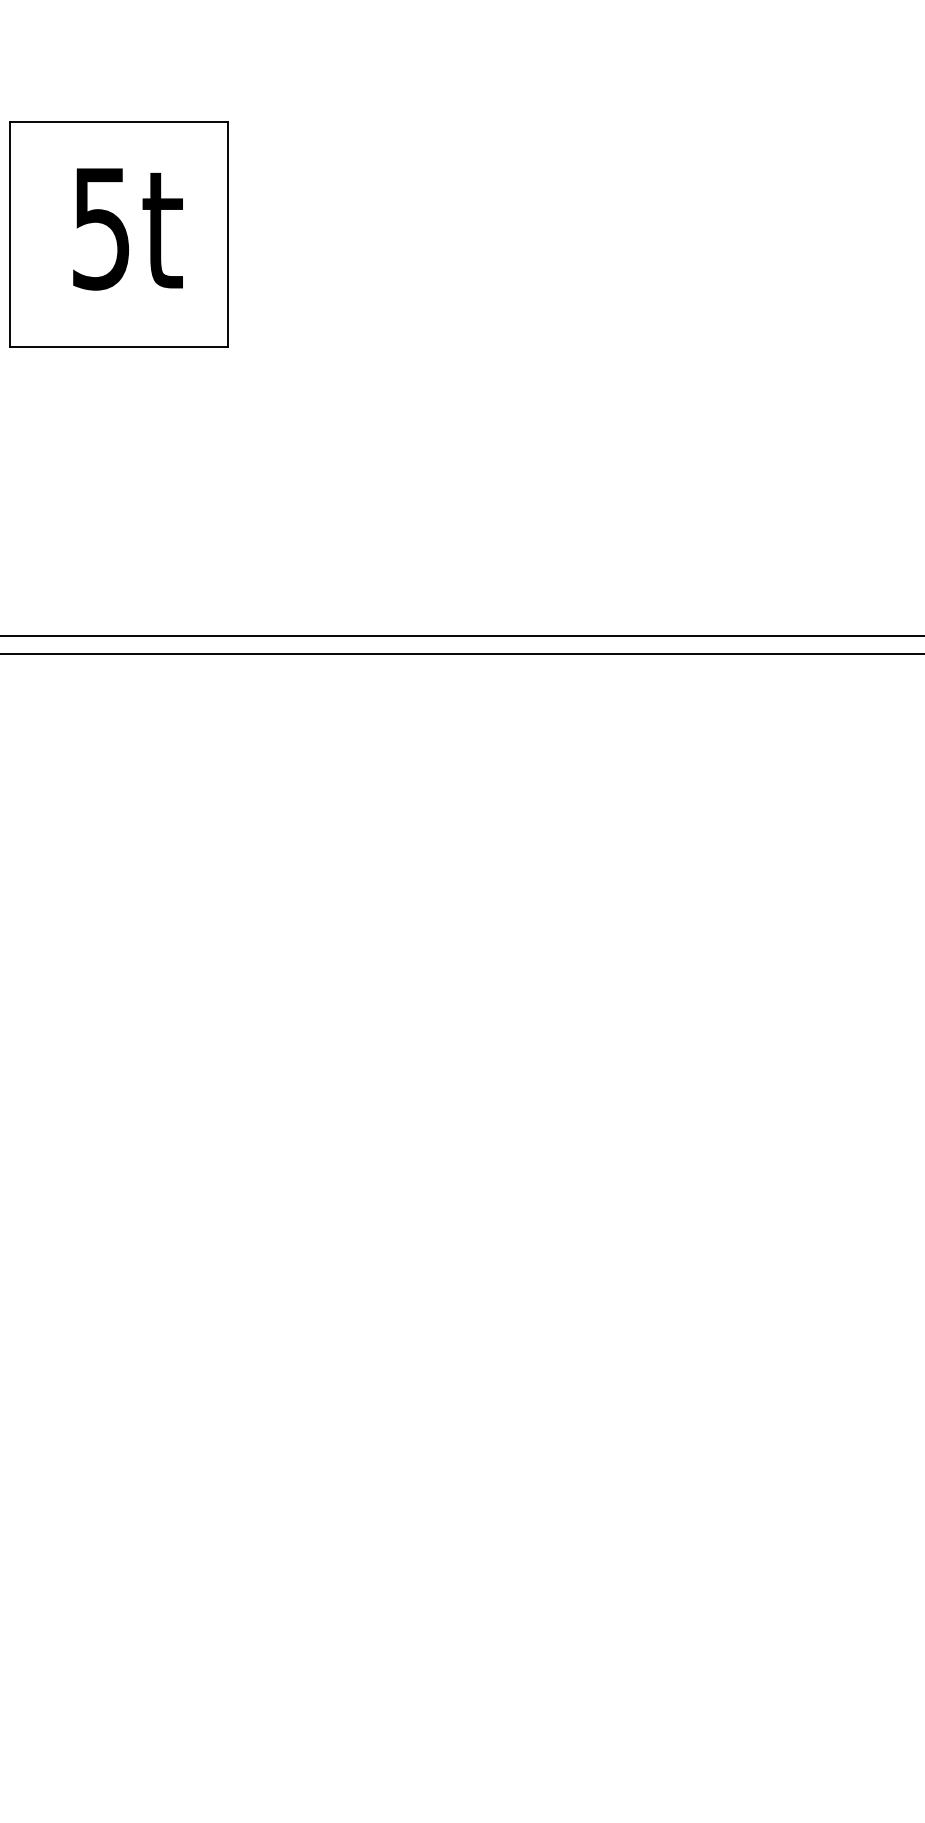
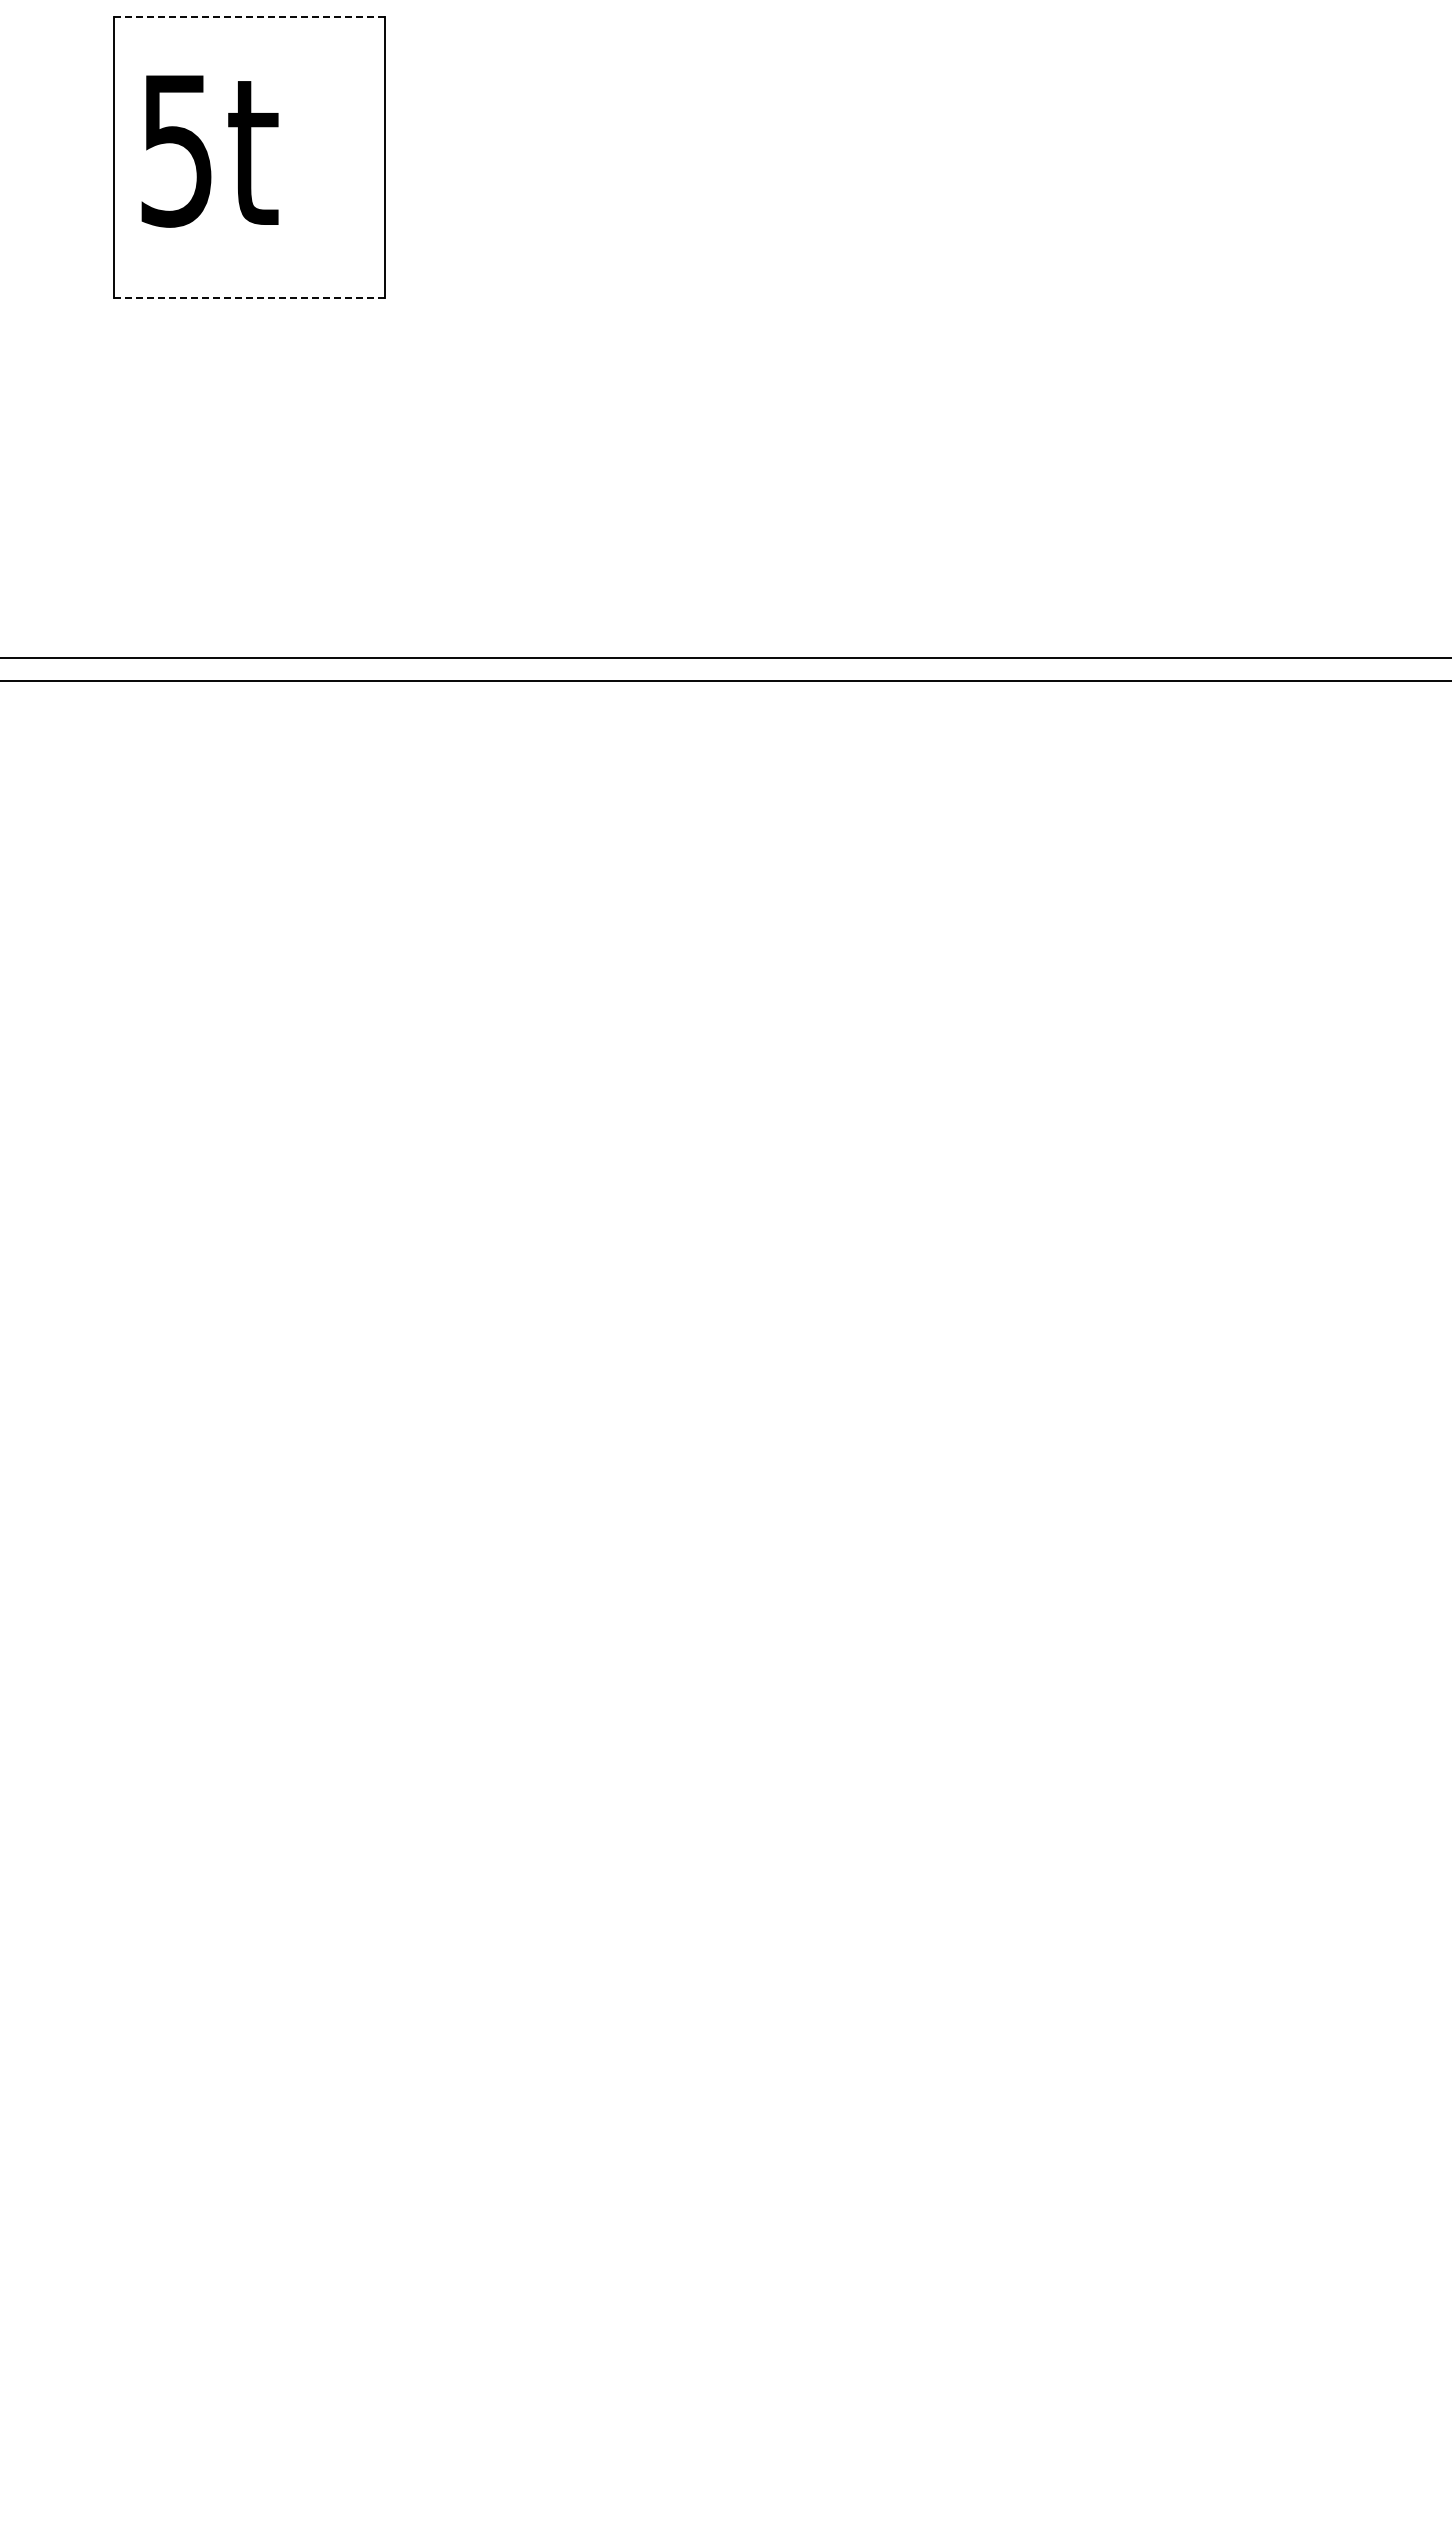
line: (119, 121) -> (250, 17), solid -> dashed
text: (127, 229) -> (209, 151), moved
line: (119, 346) -> (250, 297), solid -> dashed

